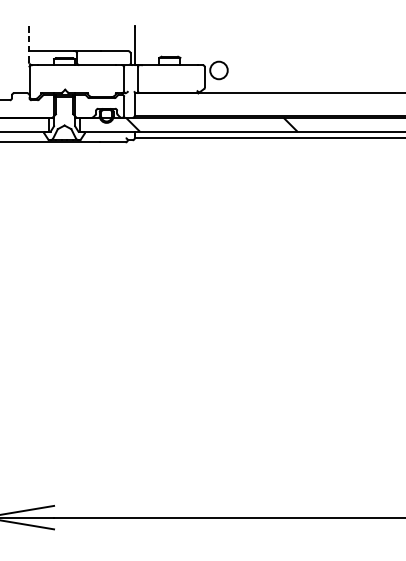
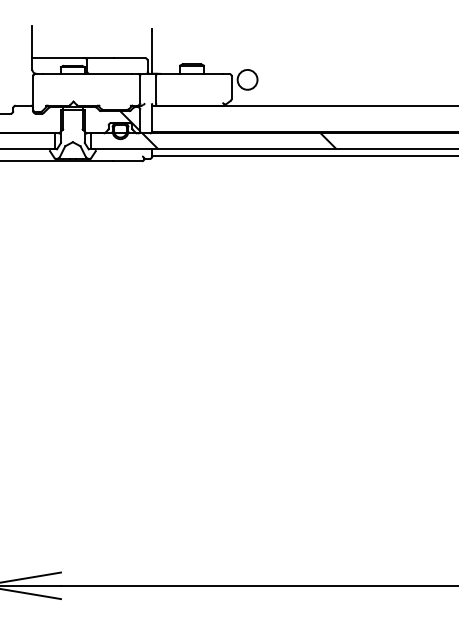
line: (28, 41) -> (32, 47), dashed -> solid
hatch: (115, 107) -> (130, 121), added

